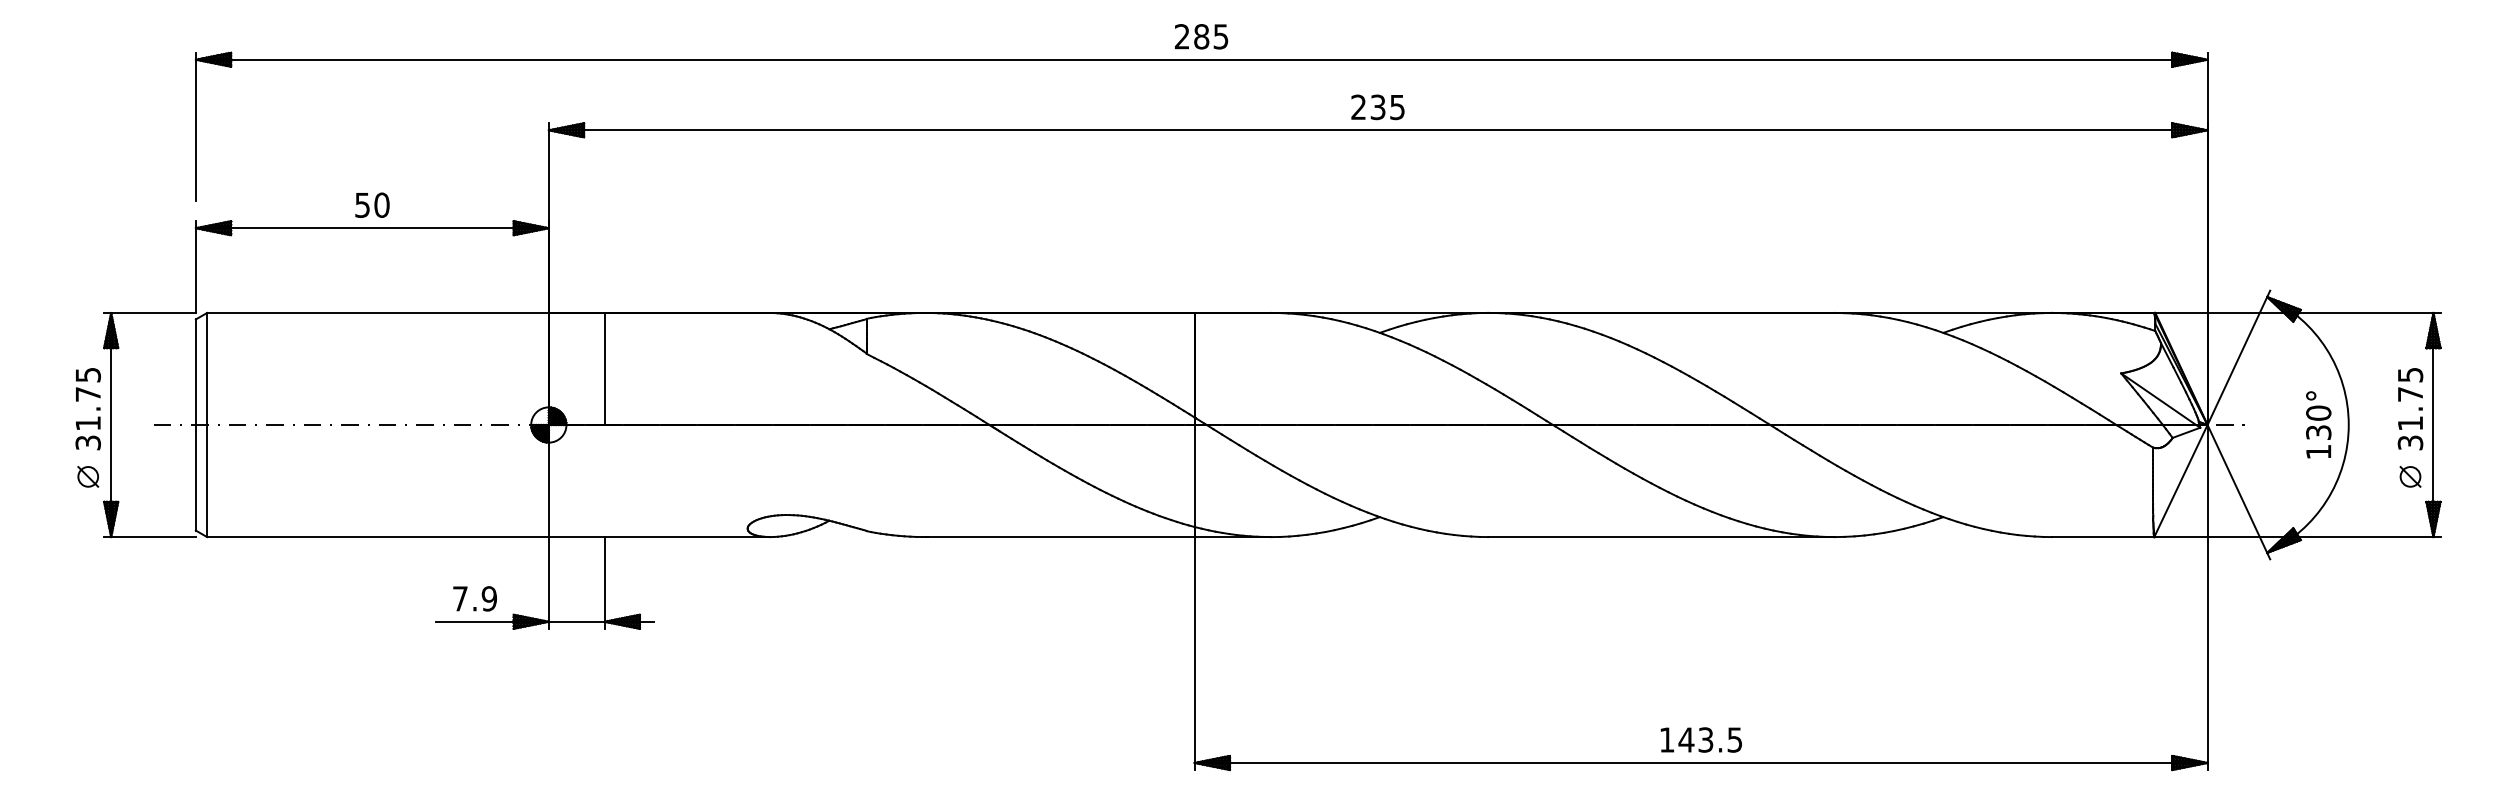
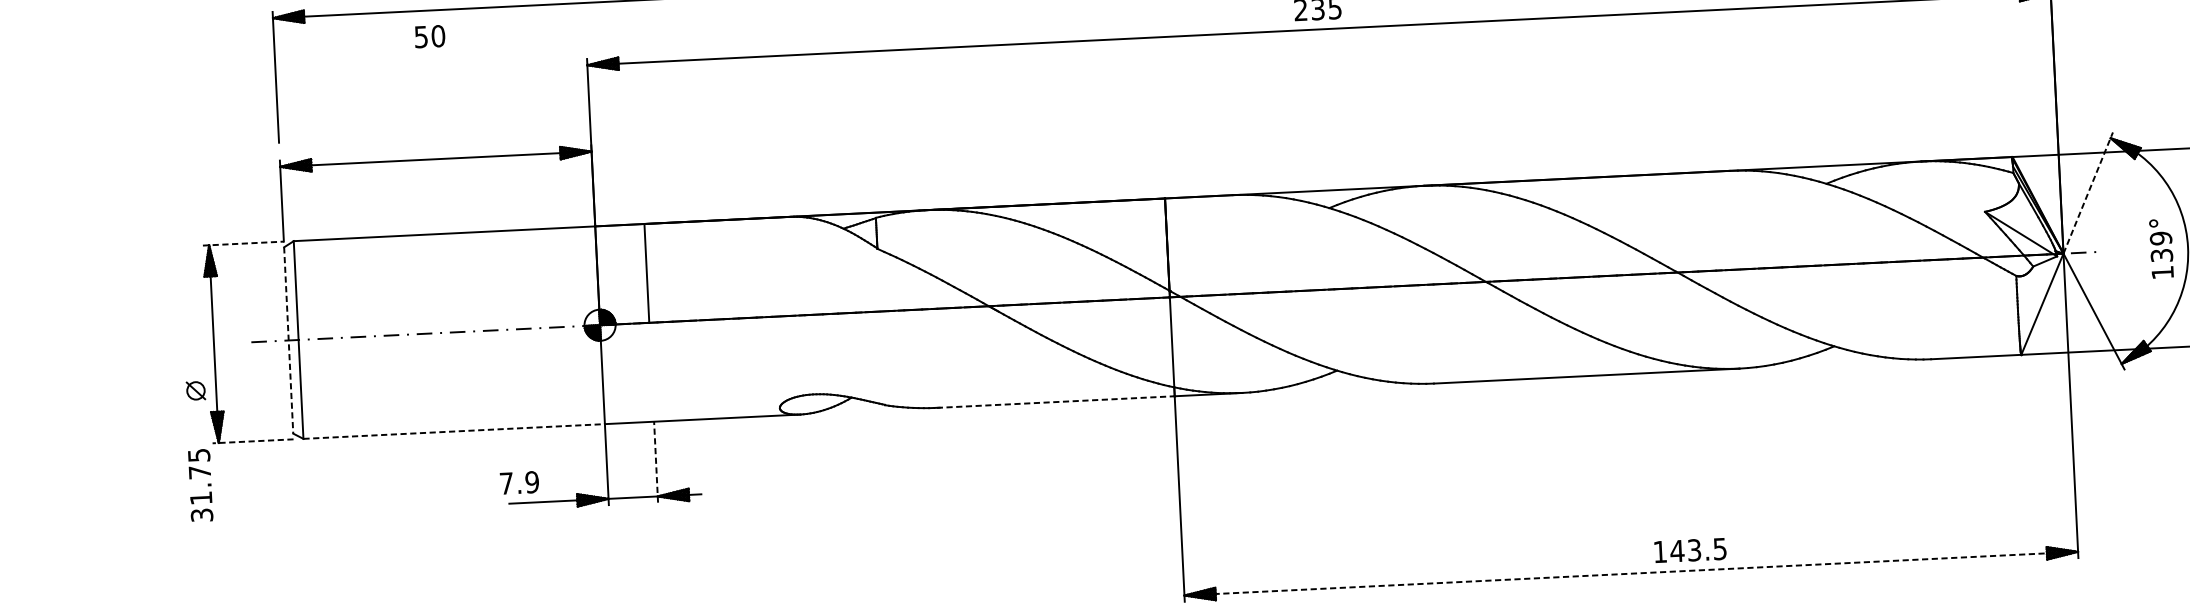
text: (372, 204) -> (429, 35), moved
line: (150, 312) -> (243, 243), solid -> dashed
line: (2239, 357) -> (2088, 192), solid -> dashed
text: (87, 409) -> (199, 485), moved
text: (2318, 412) -> (2160, 237), 130° -> 139°
line: (195, 425) -> (288, 340), solid -> dashed
line: (150, 537) -> (253, 441), solid -> dashed
line: (377, 537) -> (453, 431), solid -> dashed
line: (1059, 537) -> (1055, 402), solid -> dashed
line: (604, 582) -> (655, 461), solid -> dashed
text: (474, 598) -> (519, 482), moved
text: (1700, 739) -> (1689, 550), moved
line: (1701, 762) -> (1631, 573), solid -> dashed

